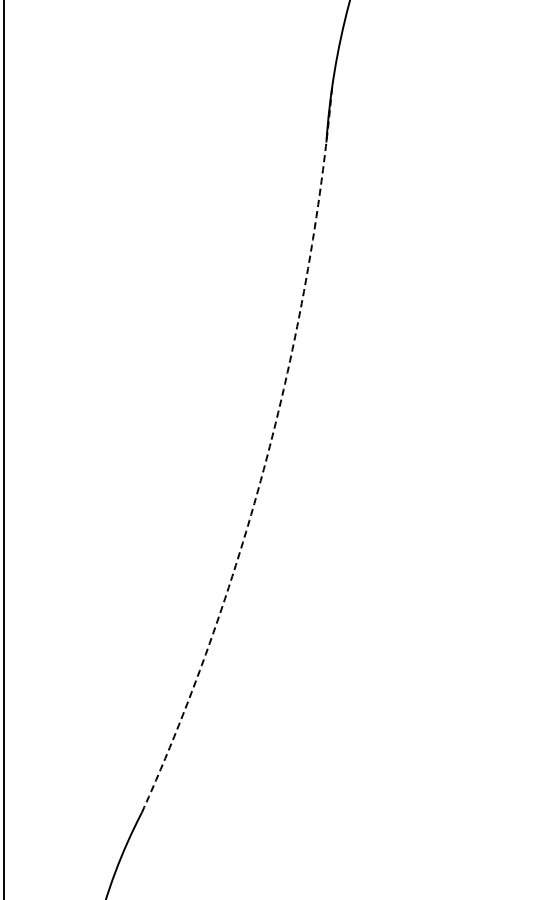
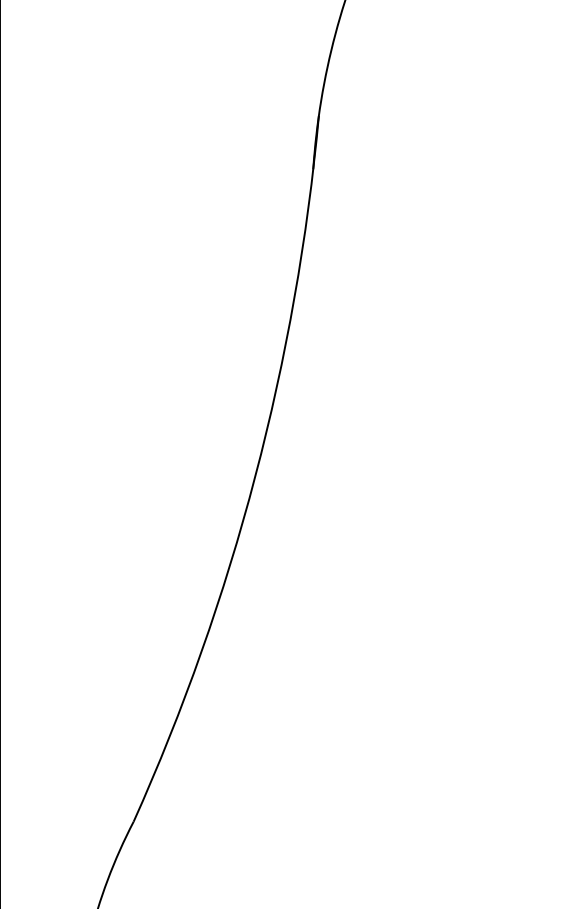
arc: (267, 458) -> (255, 476), dashed -> solid

